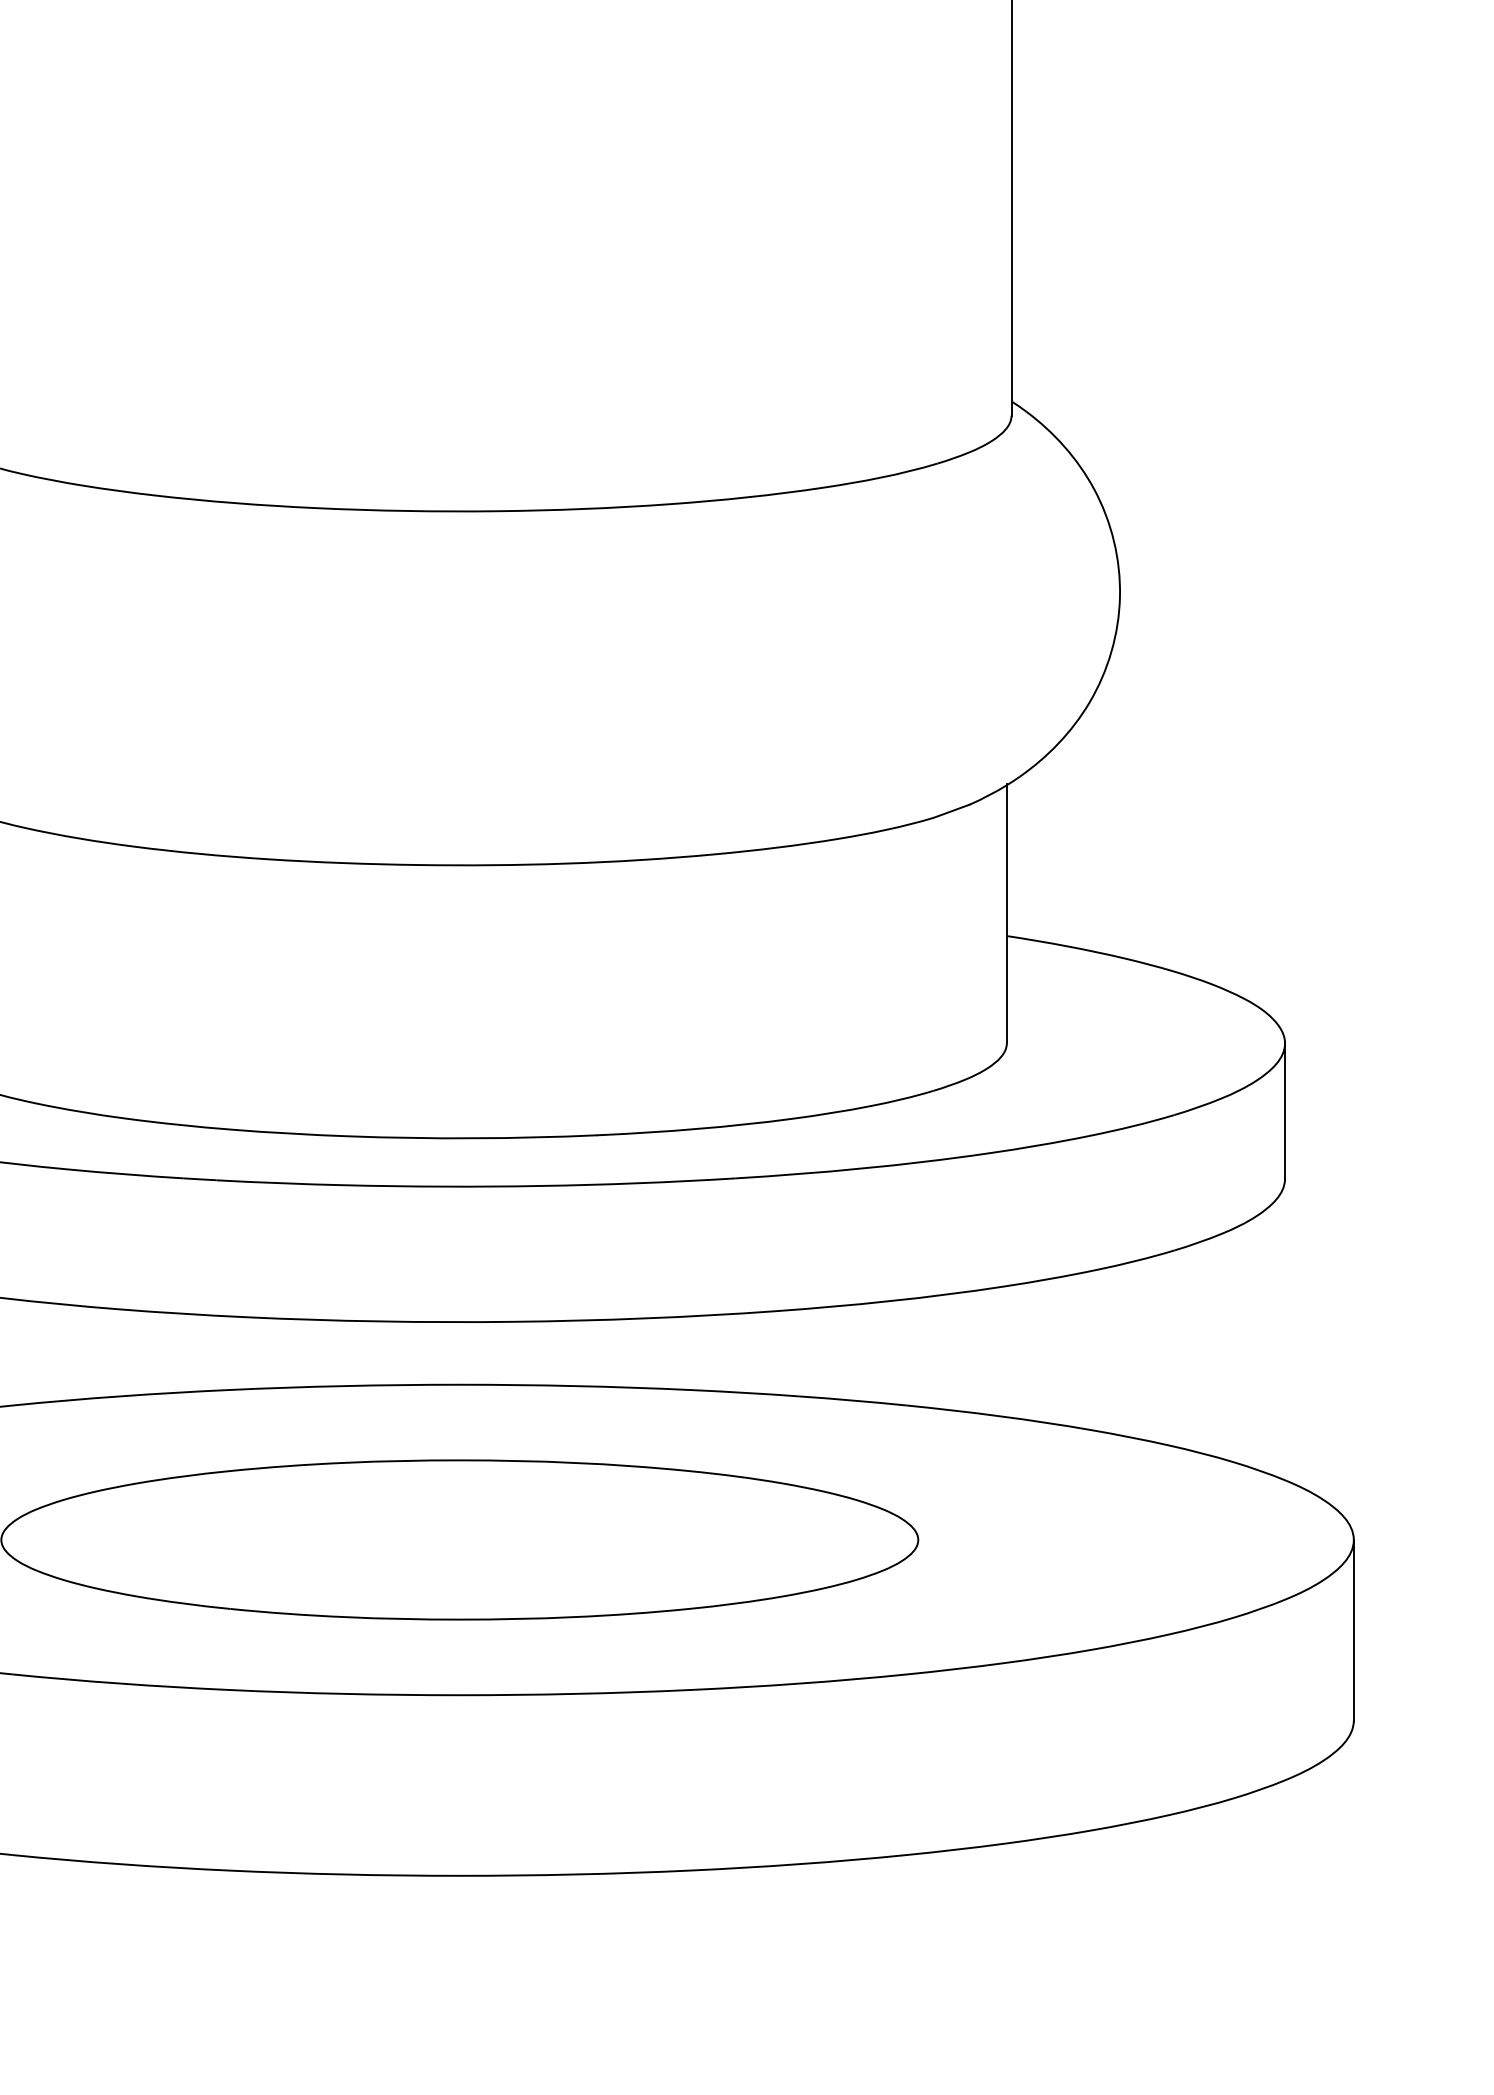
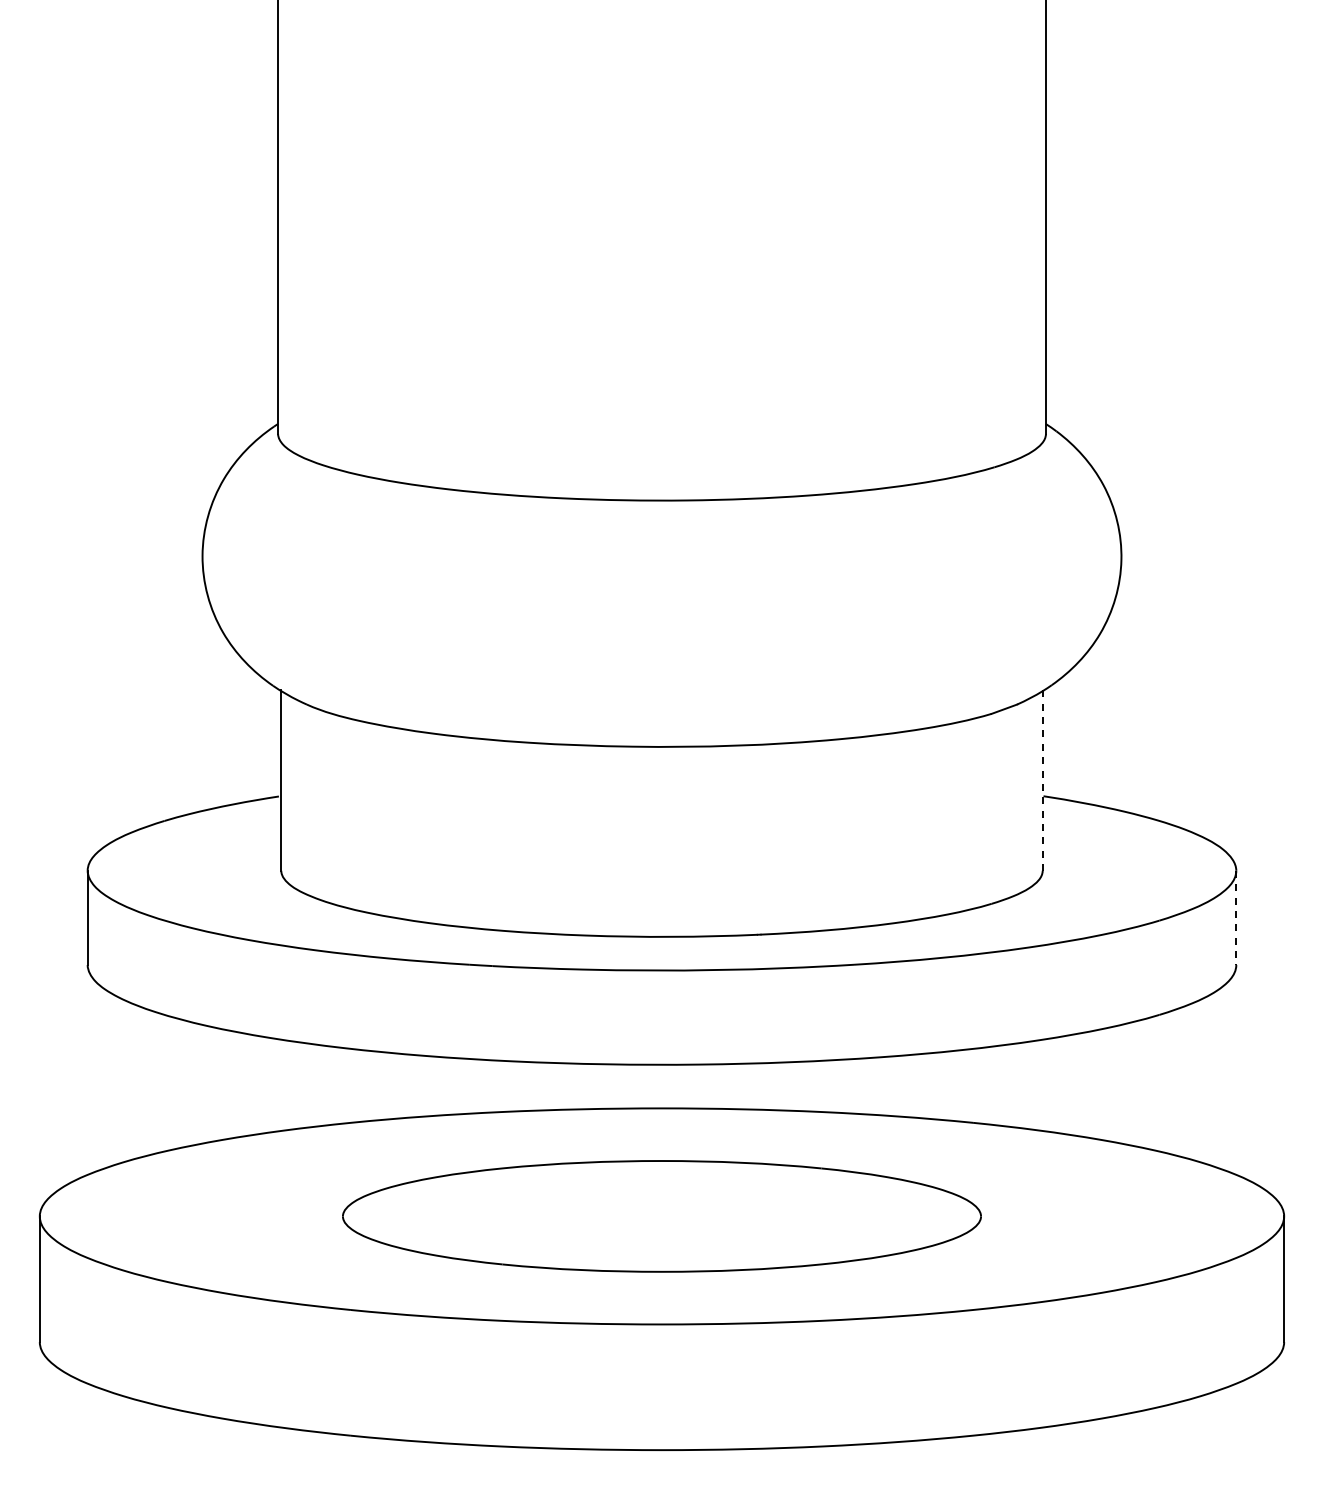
line: (1006, 915) -> (1042, 781), solid -> dashed
line: (1285, 1111) -> (1236, 918), solid -> dashed

